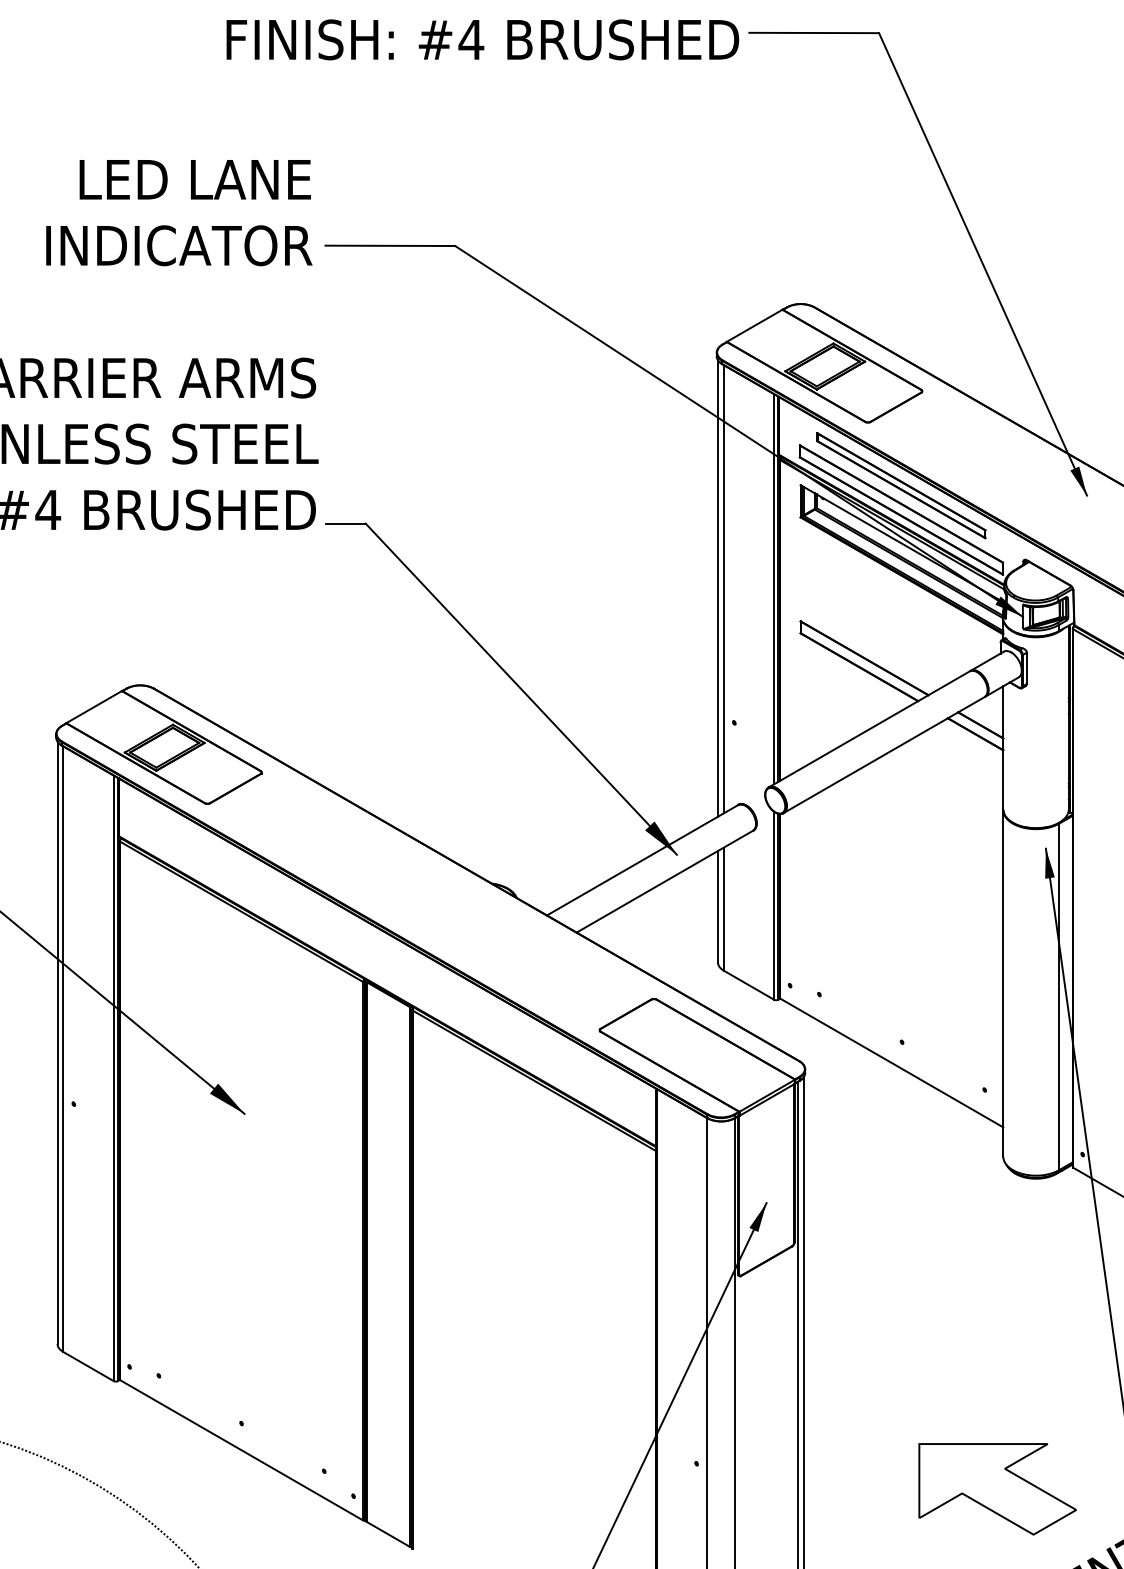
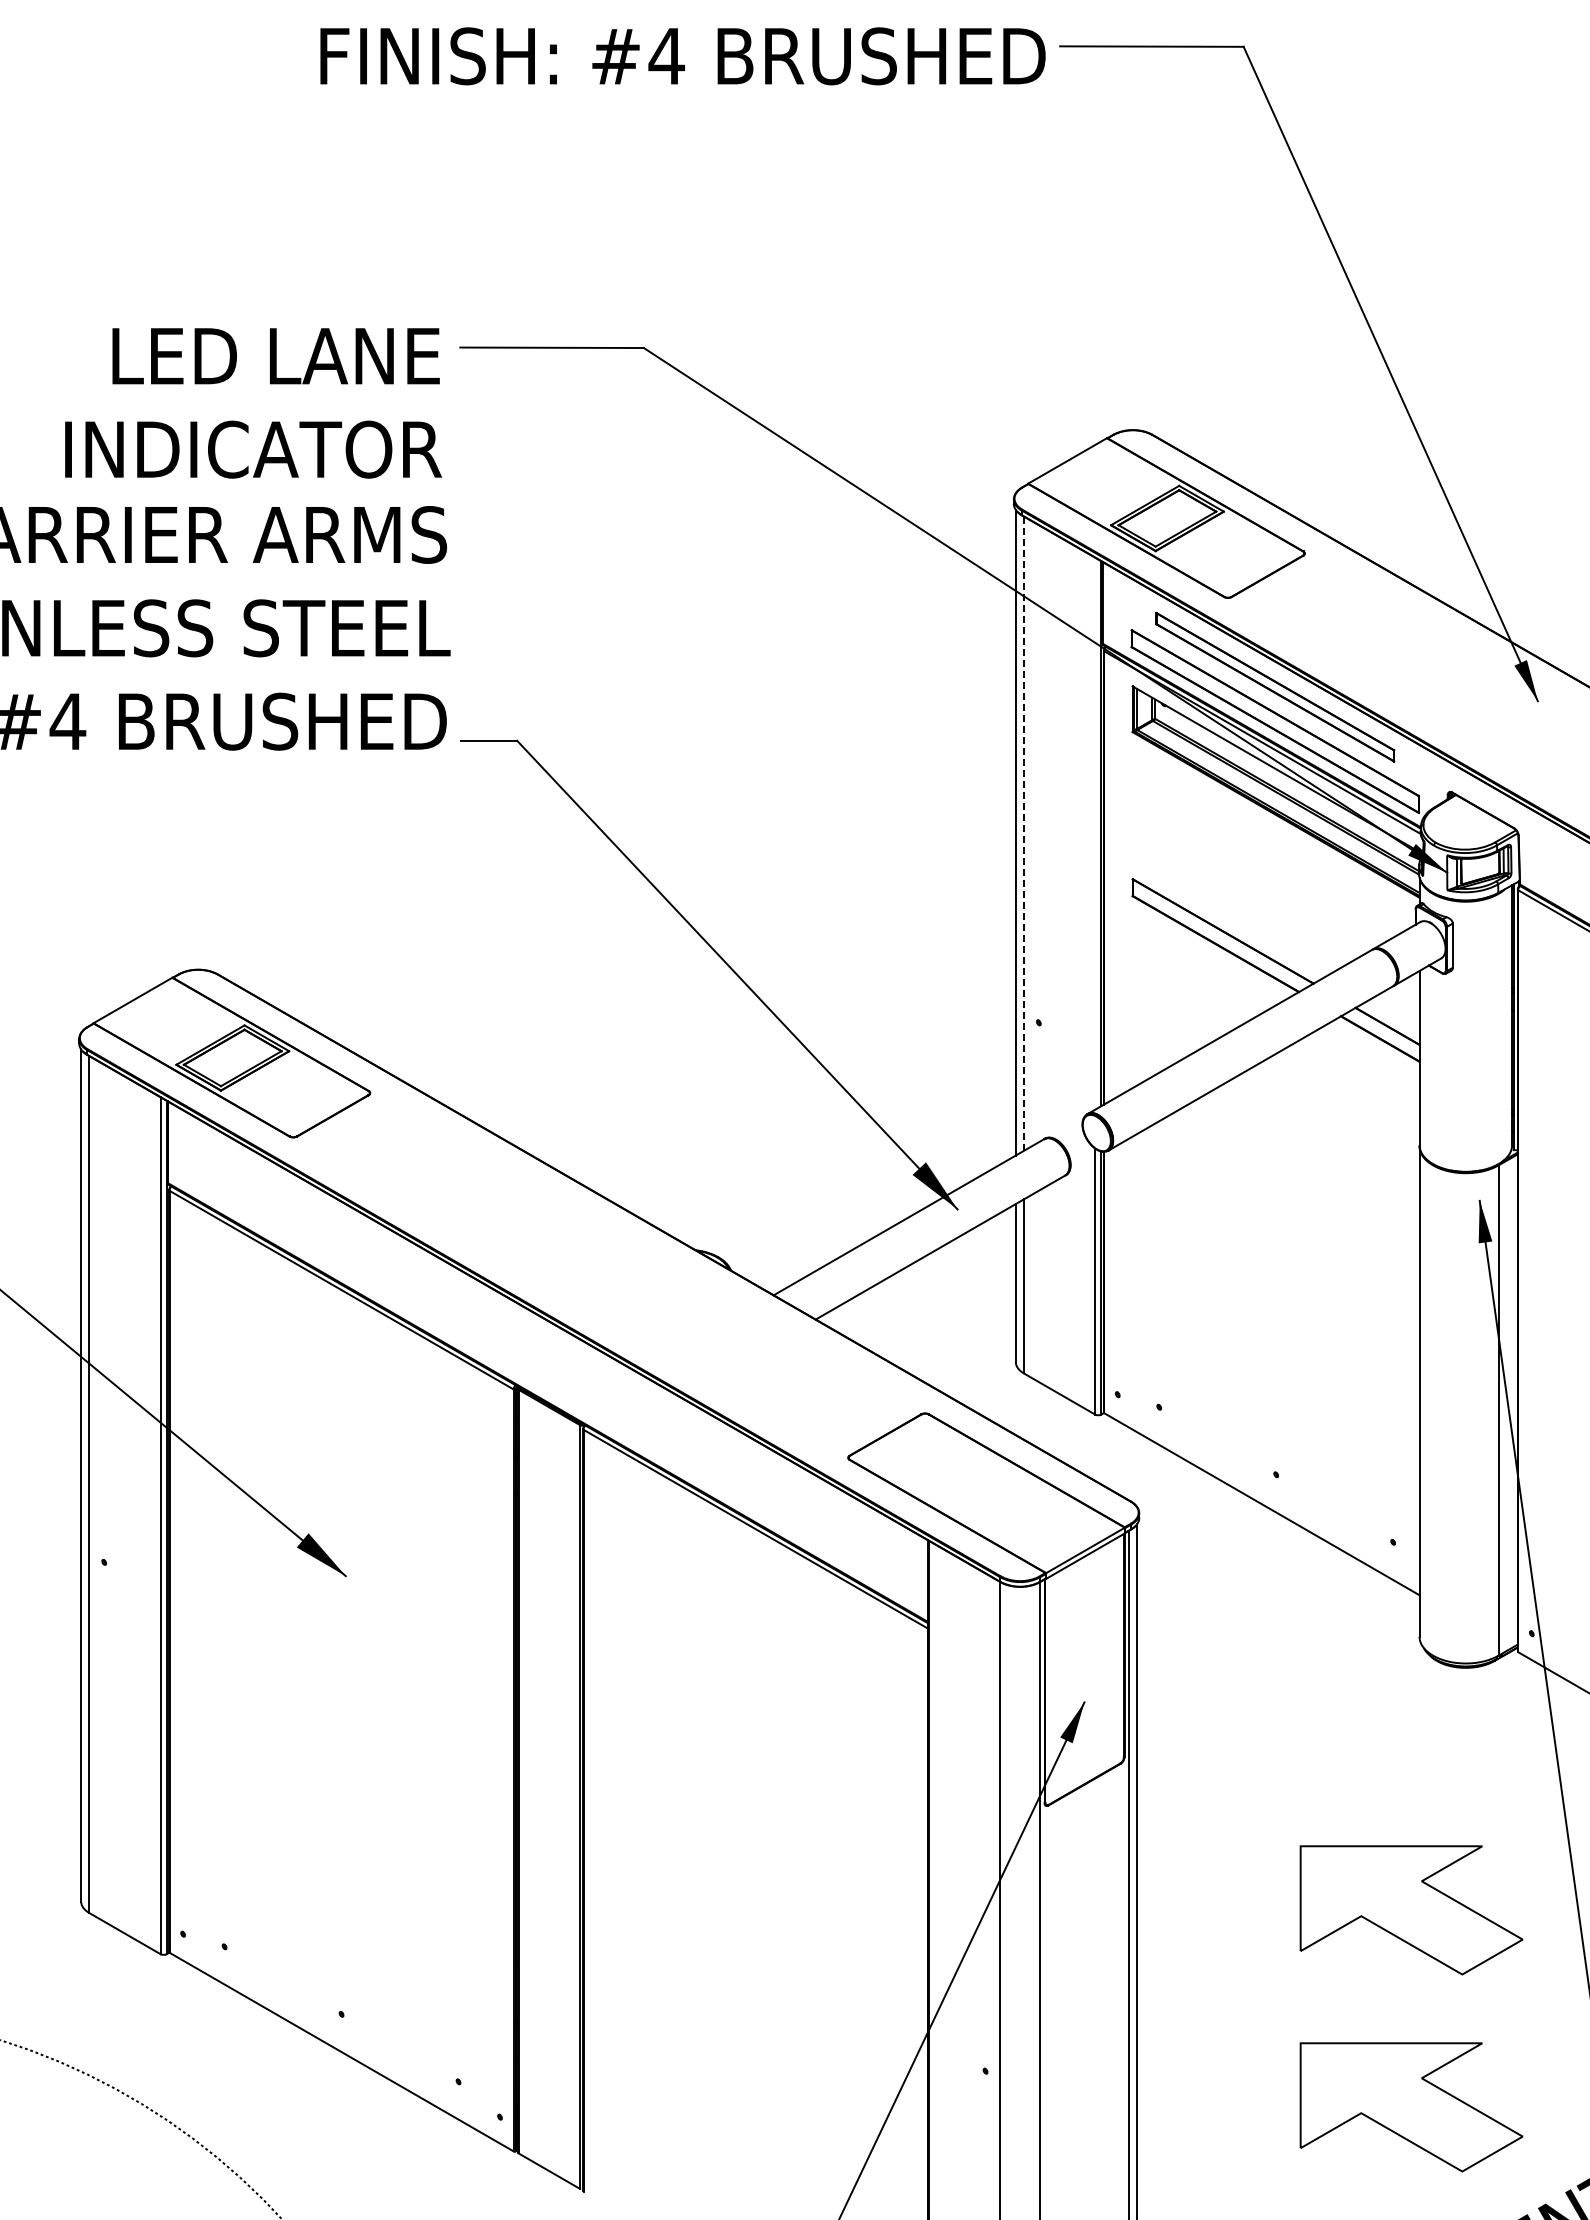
text: (179, 213) -> (253, 403), moved
line: (723, 589) -> (1023, 834), solid -> dashed
line: (774, 589) -> (1095, 833), removed
part: (997, 1350) -> (1411, 1910), added

